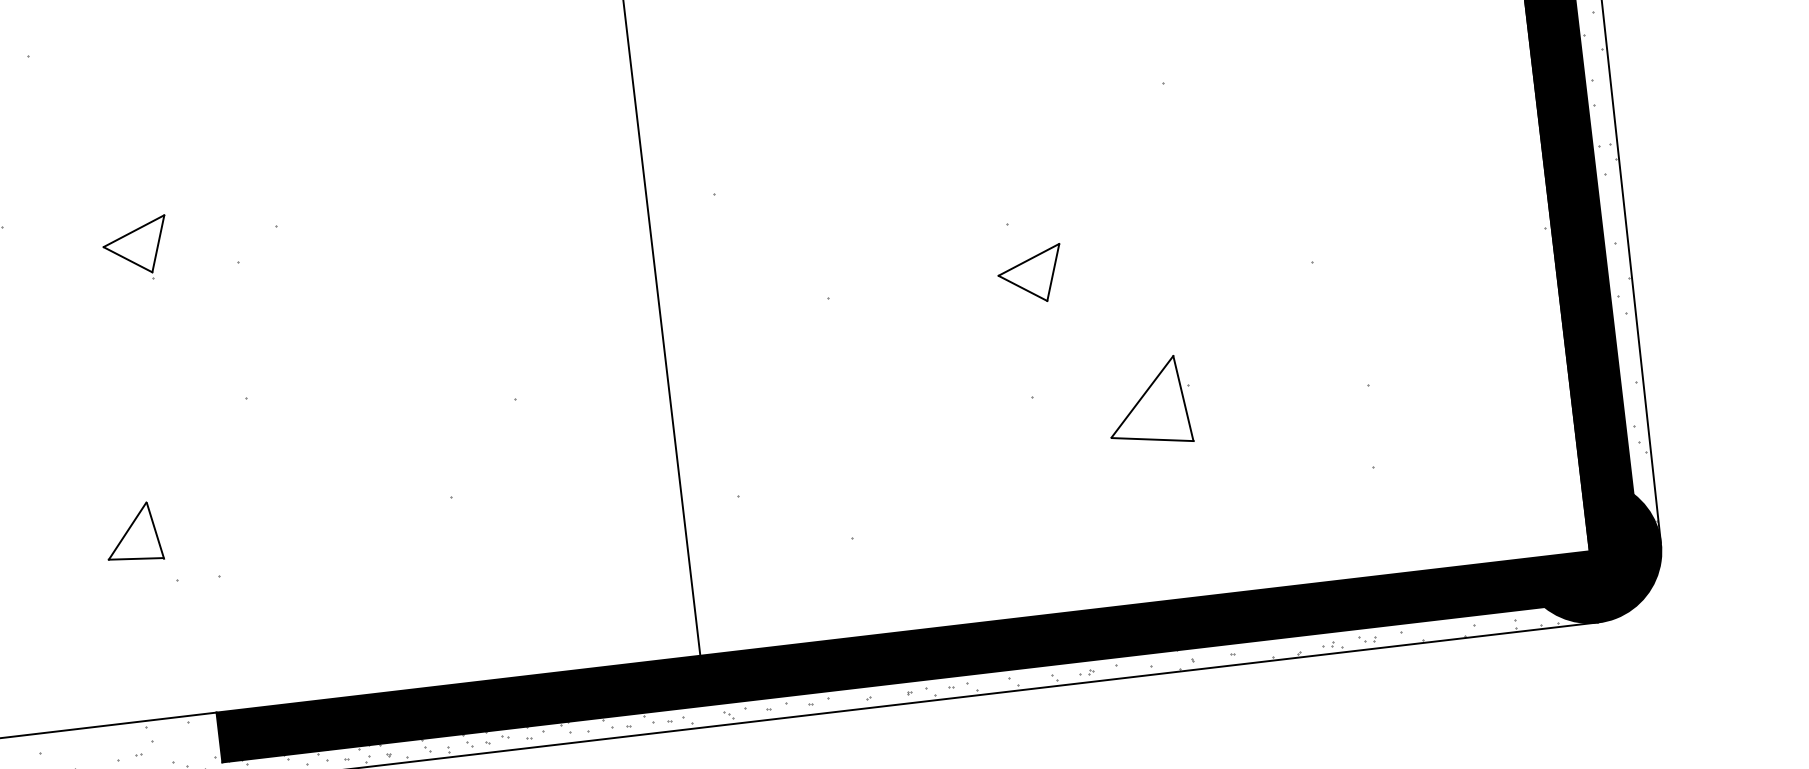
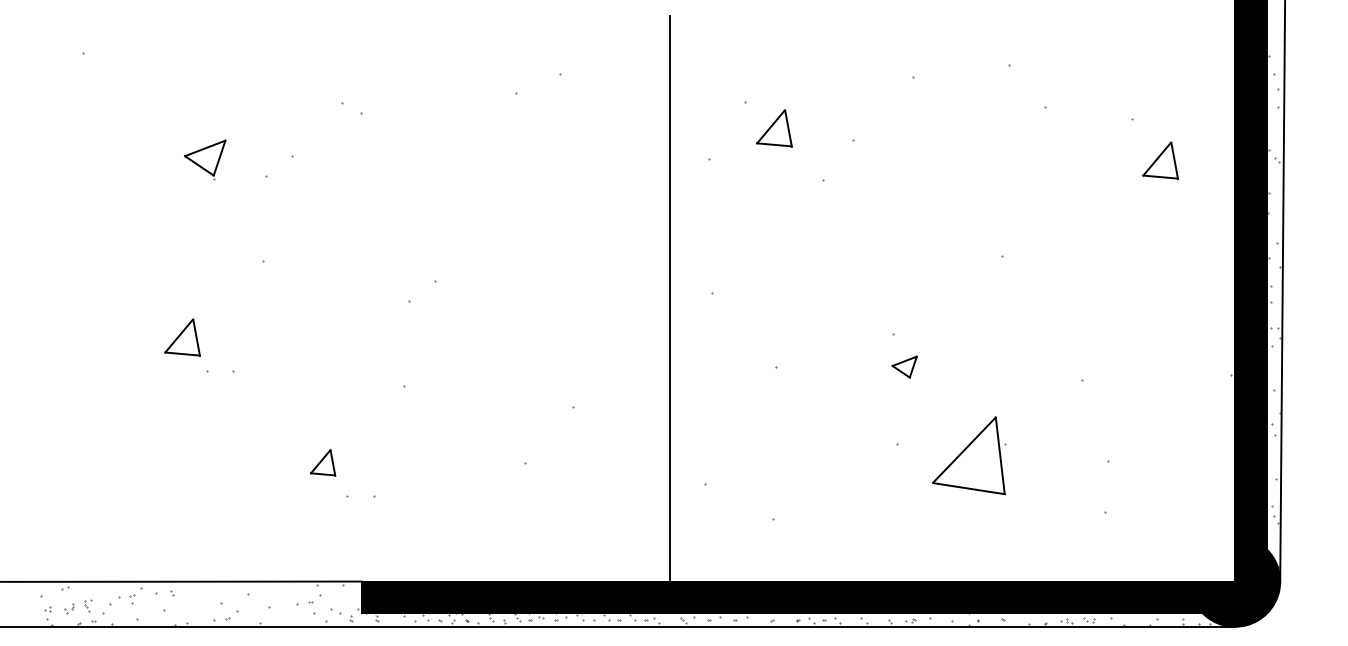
part: (135, 249) -> (345, 285), removed
part: (1030, 274) -> (904, 366), size x0.6
part: (1148, 402) -> (969, 455), size x1.4
part: (132, 532) -> (322, 462), size x0.7

